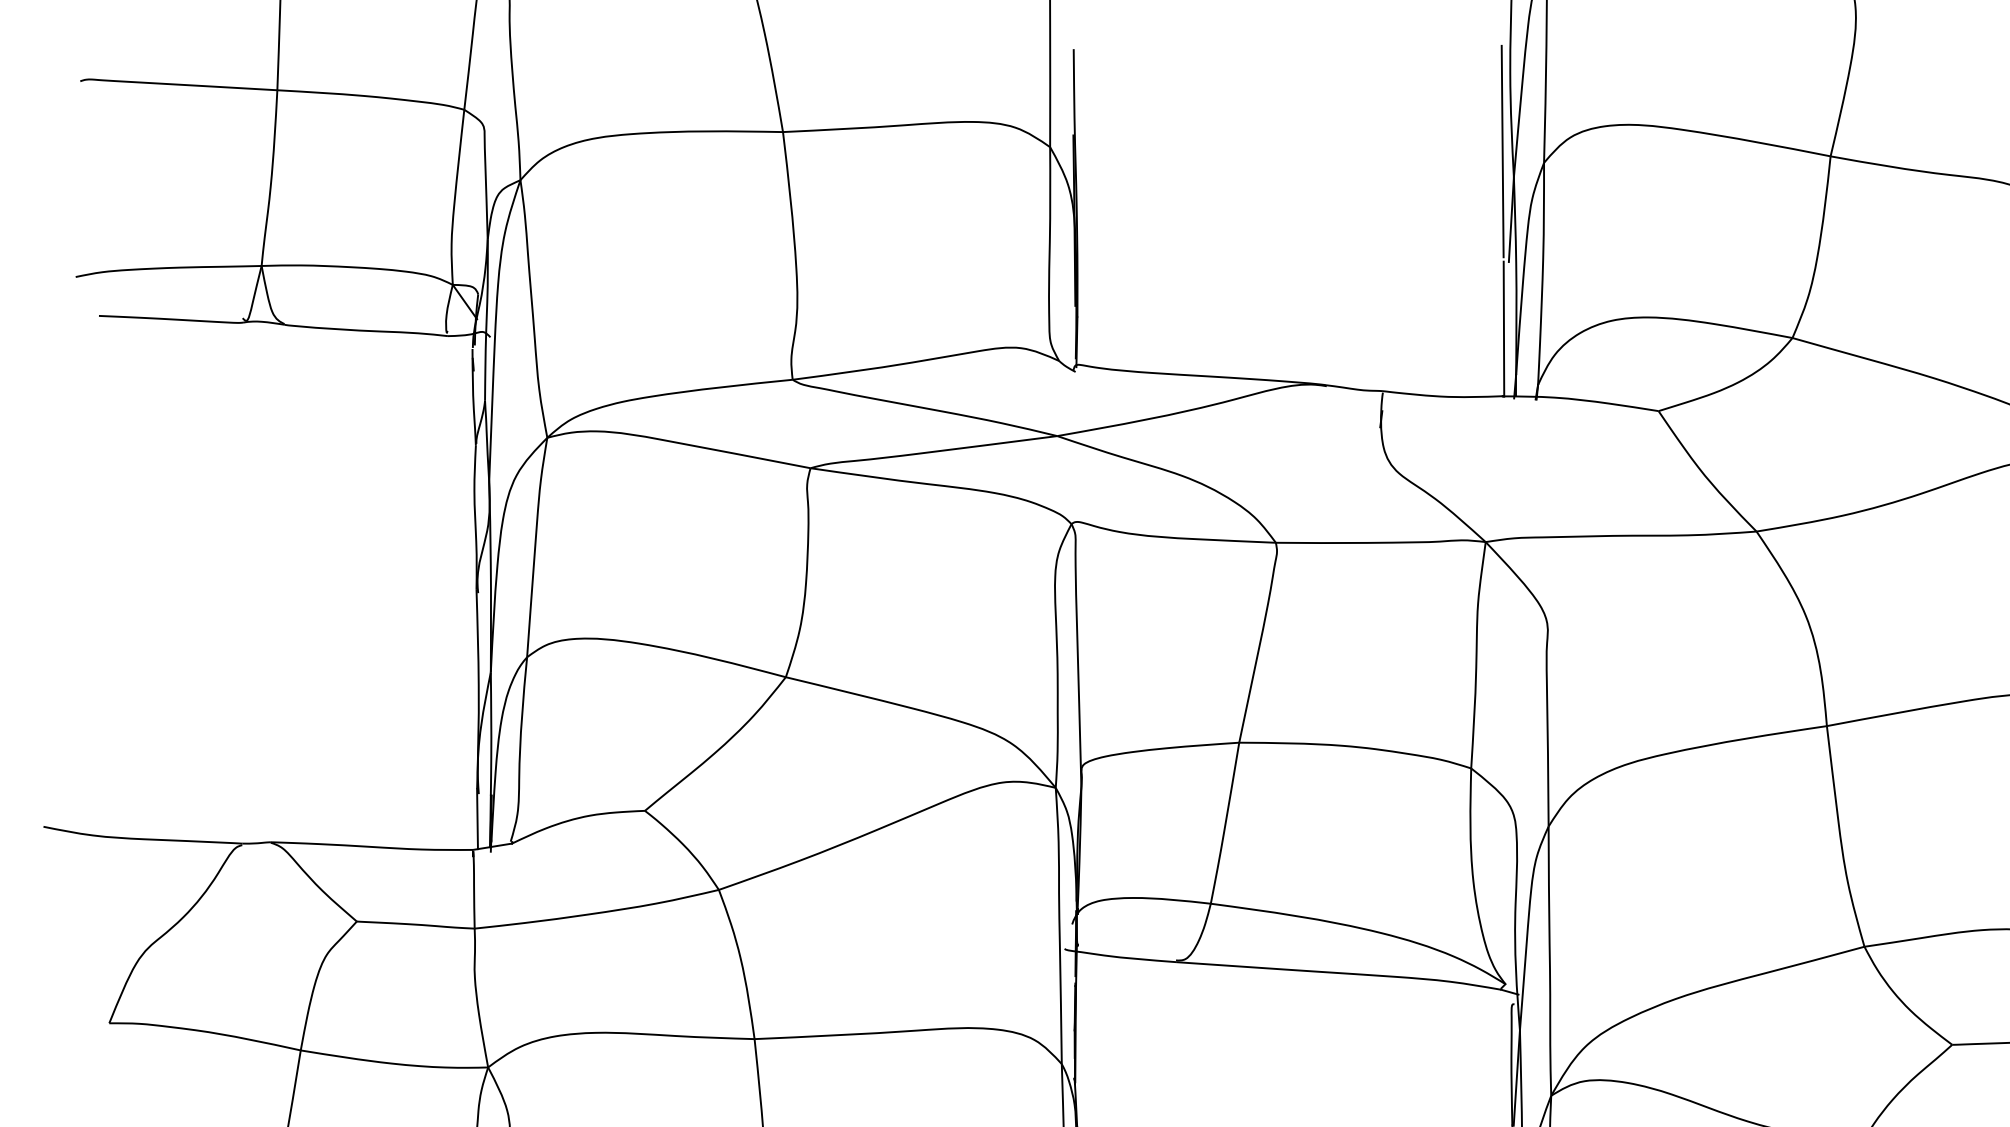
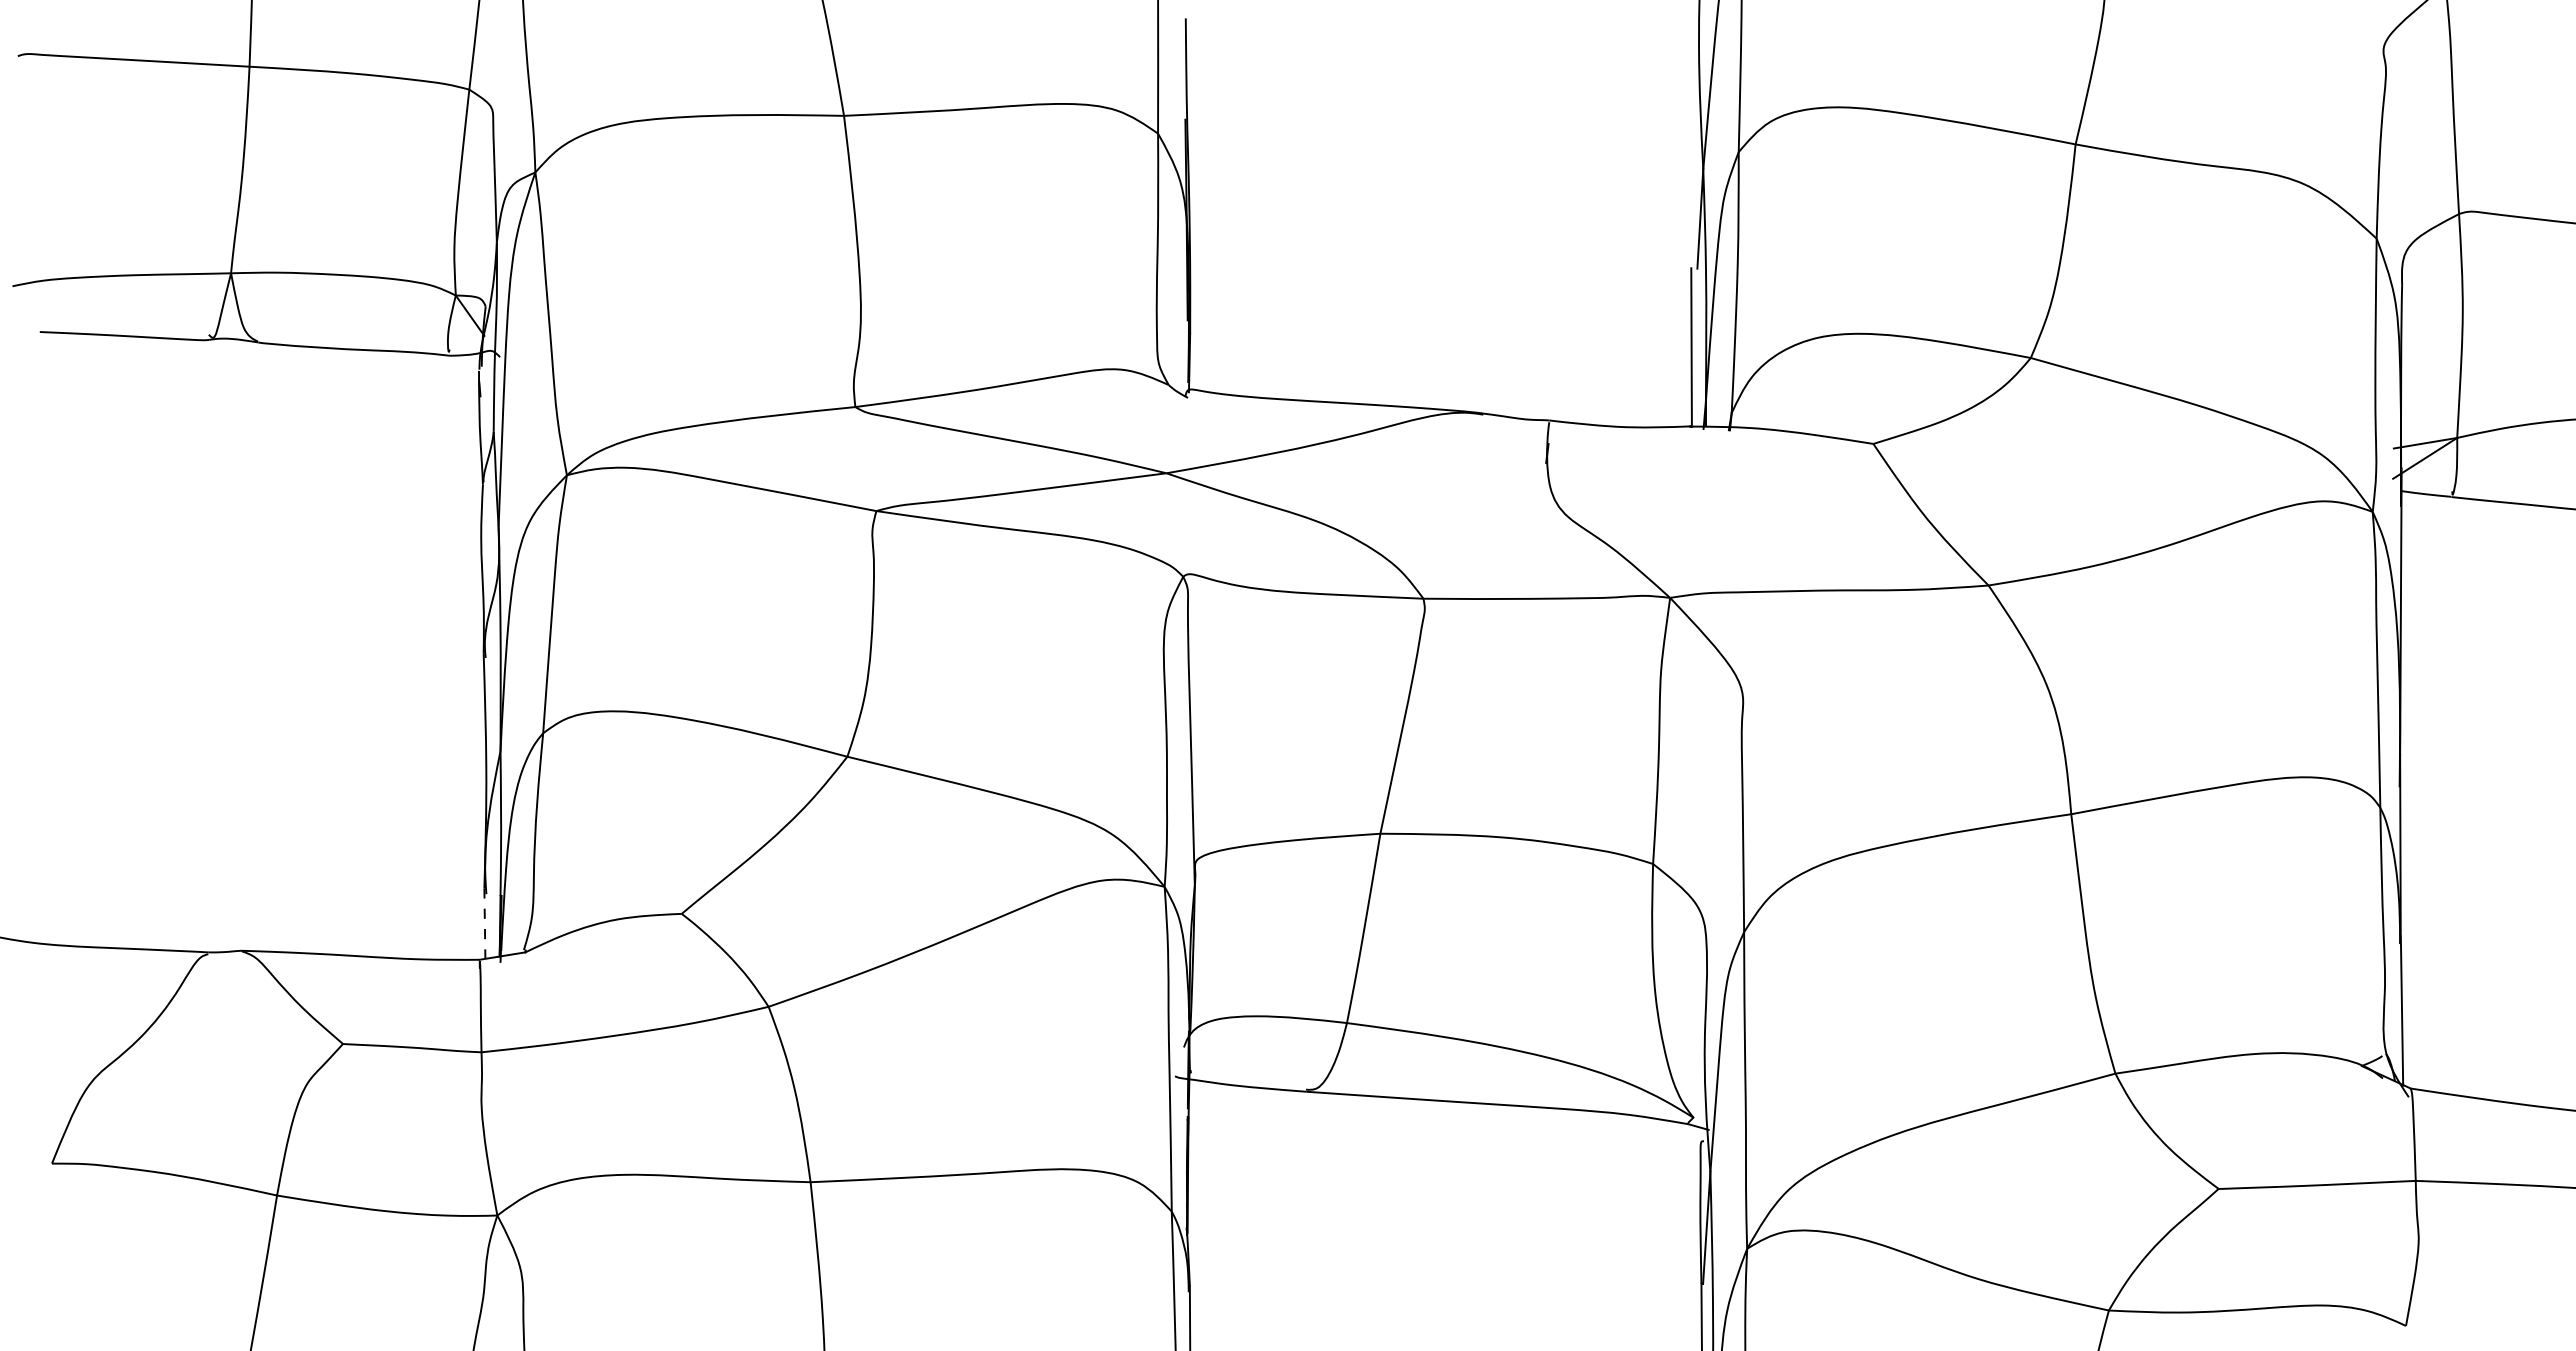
line: (1502, 151) -> (1689, 138), removed
line: (477, 819) -> (484, 924), solid -> dashed

